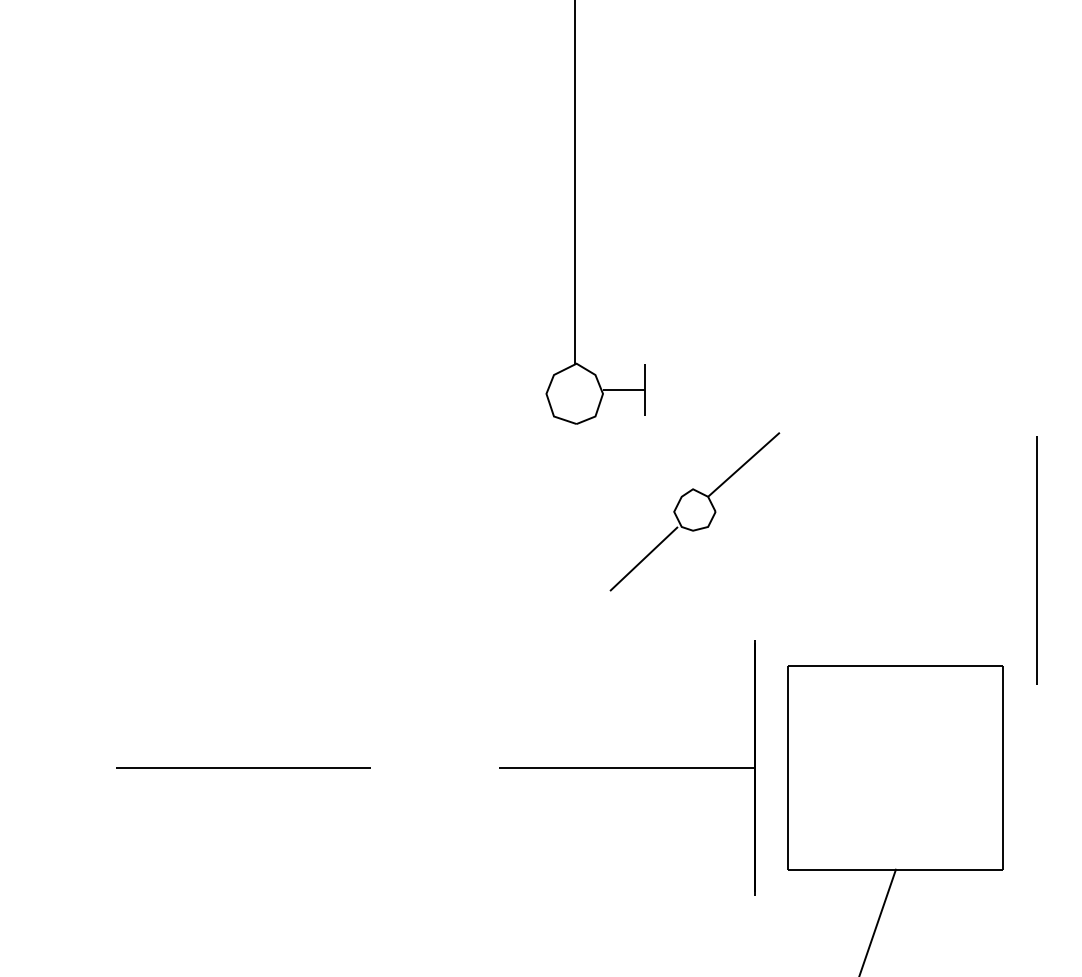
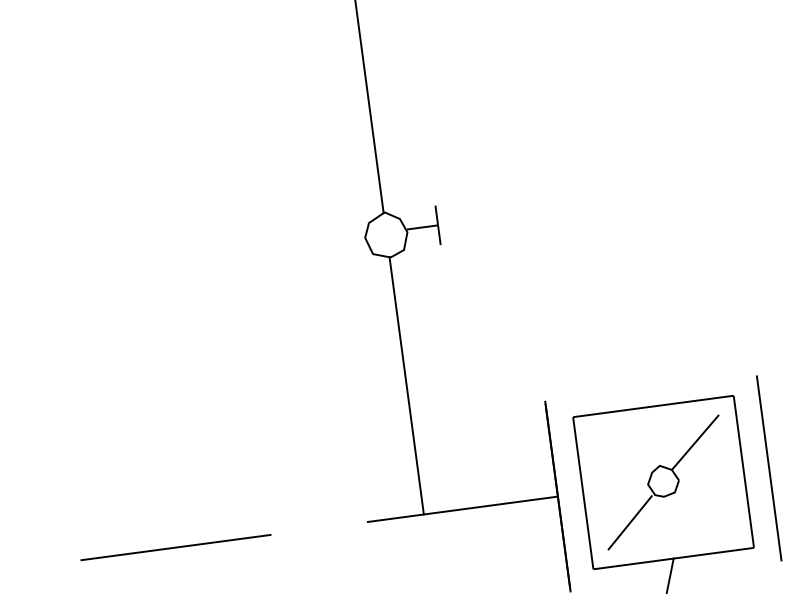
part: (694, 511) -> (663, 482), moved
line: (1036, 560) -> (768, 468), moved
line: (575, 595) -> (406, 385), added

